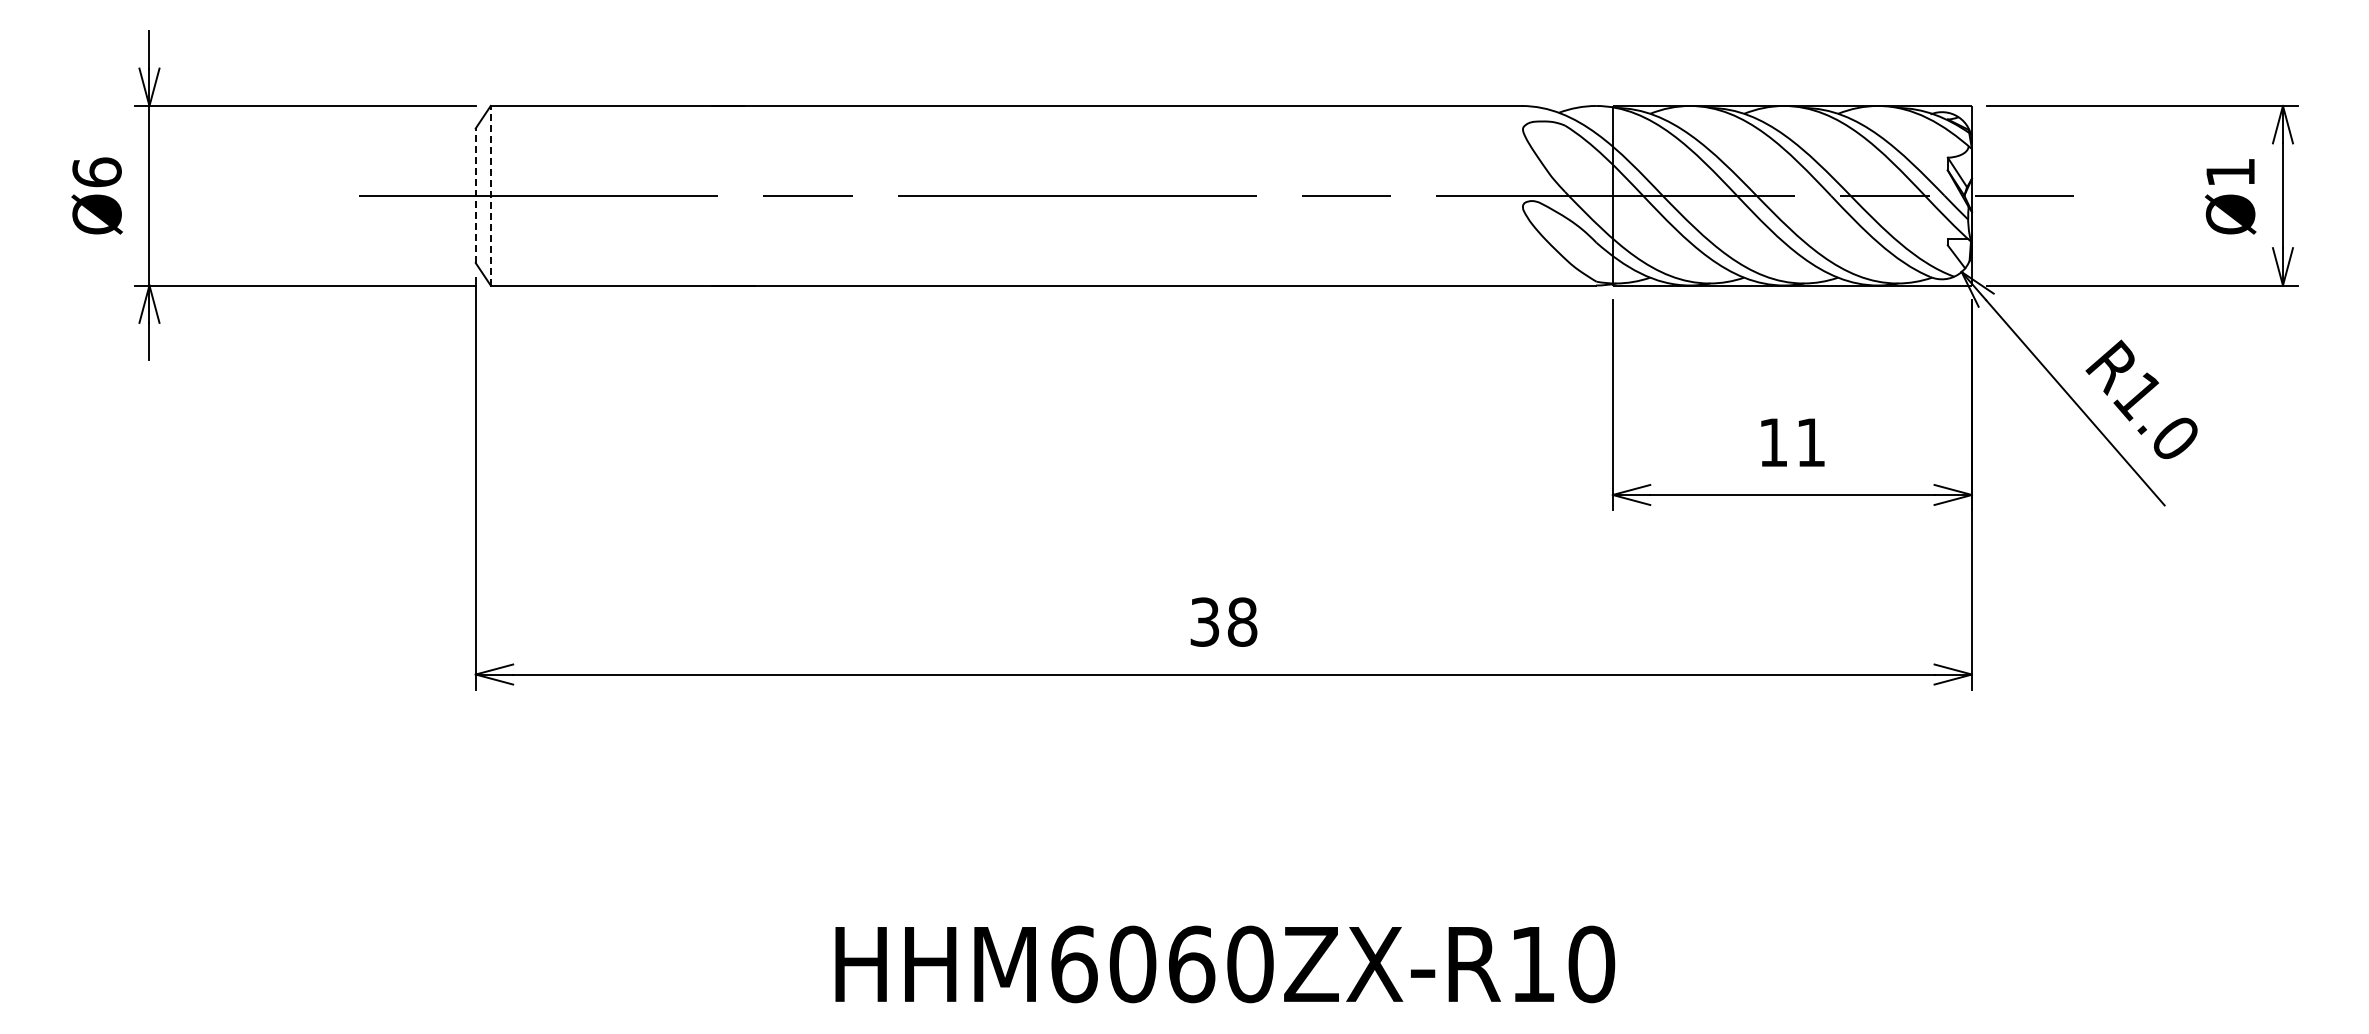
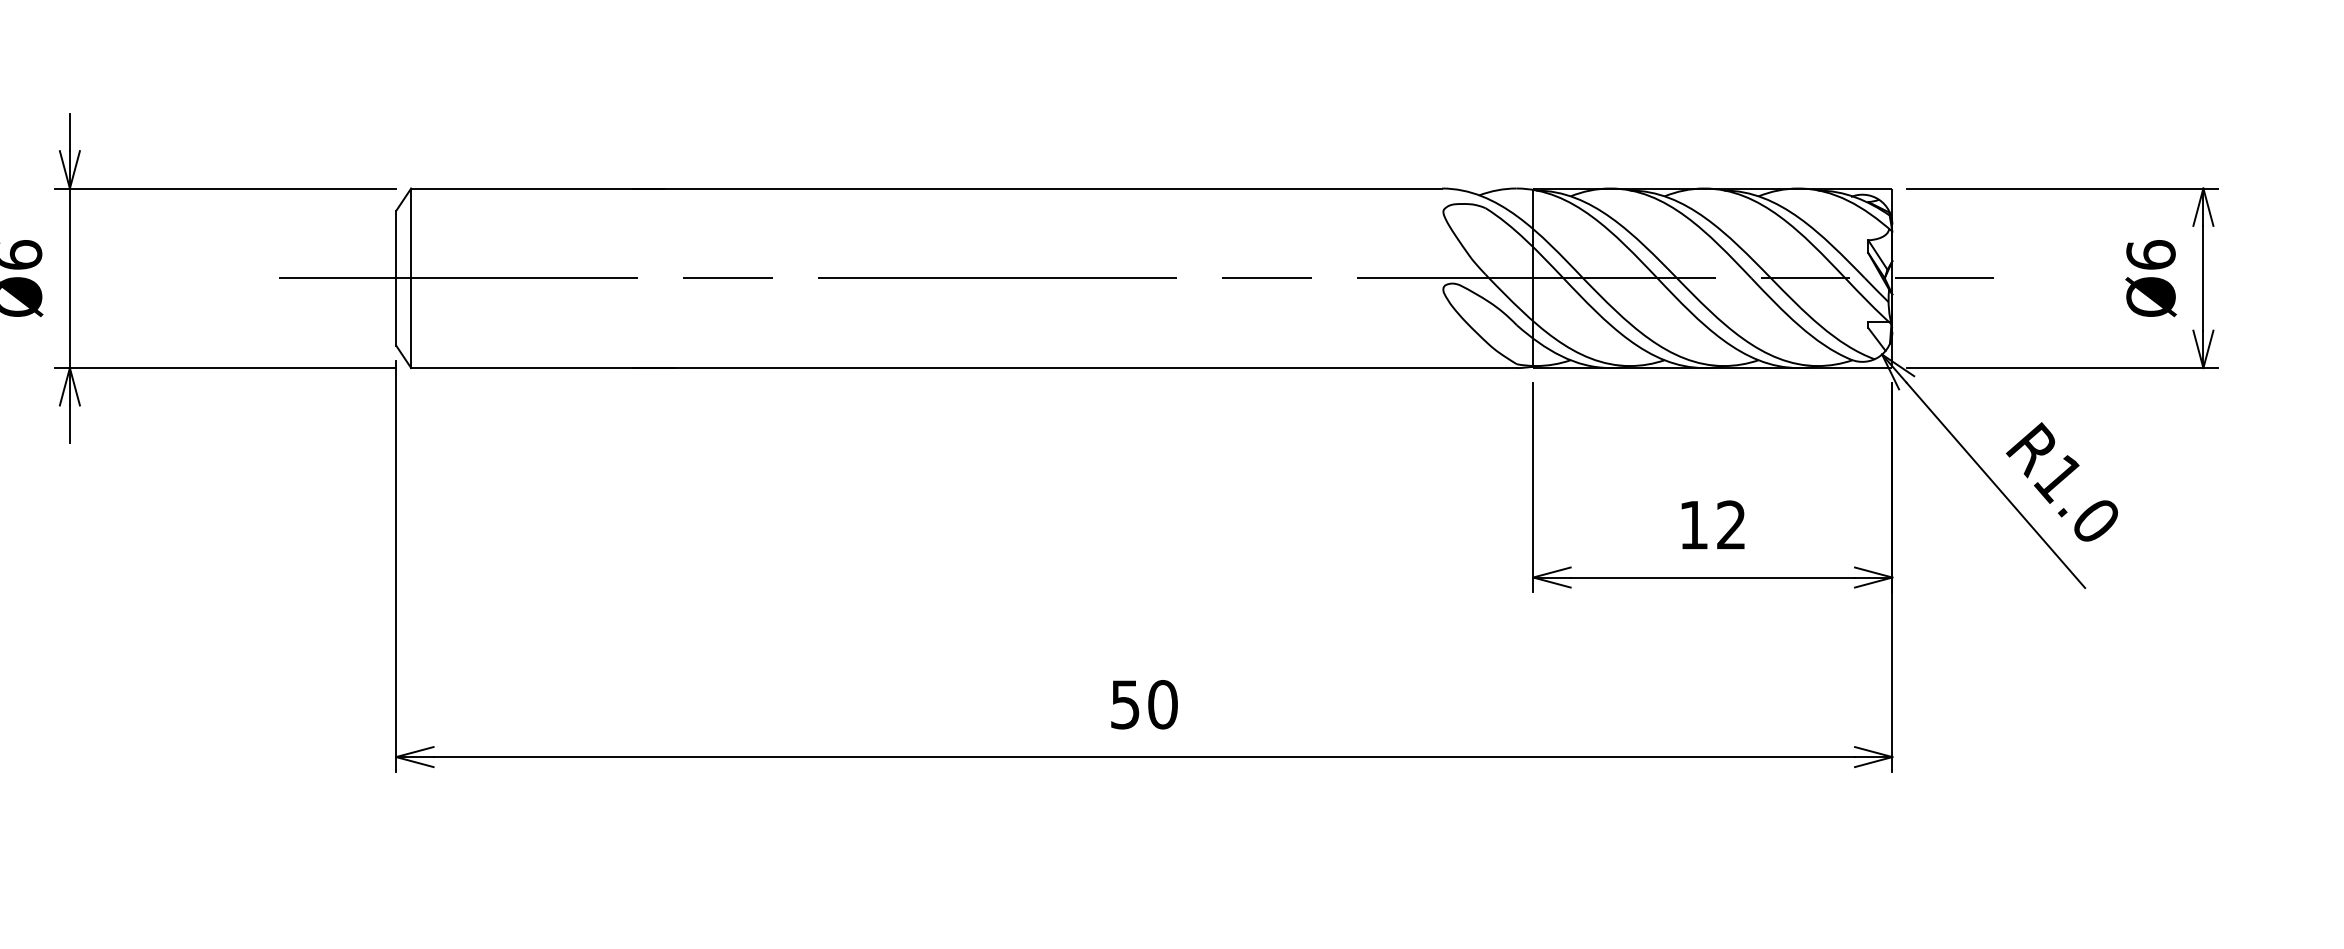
text: (2230, 172) -> (2150, 255), Ø1 -> Ø6
line: (475, 195) -> (395, 278), dashed -> solid
line: (490, 195) -> (410, 278), dashed -> solid
text: (1810, 441) -> (1730, 524), 11 -> 12
text: (1224, 621) -> (1144, 704), 38 -> 50

